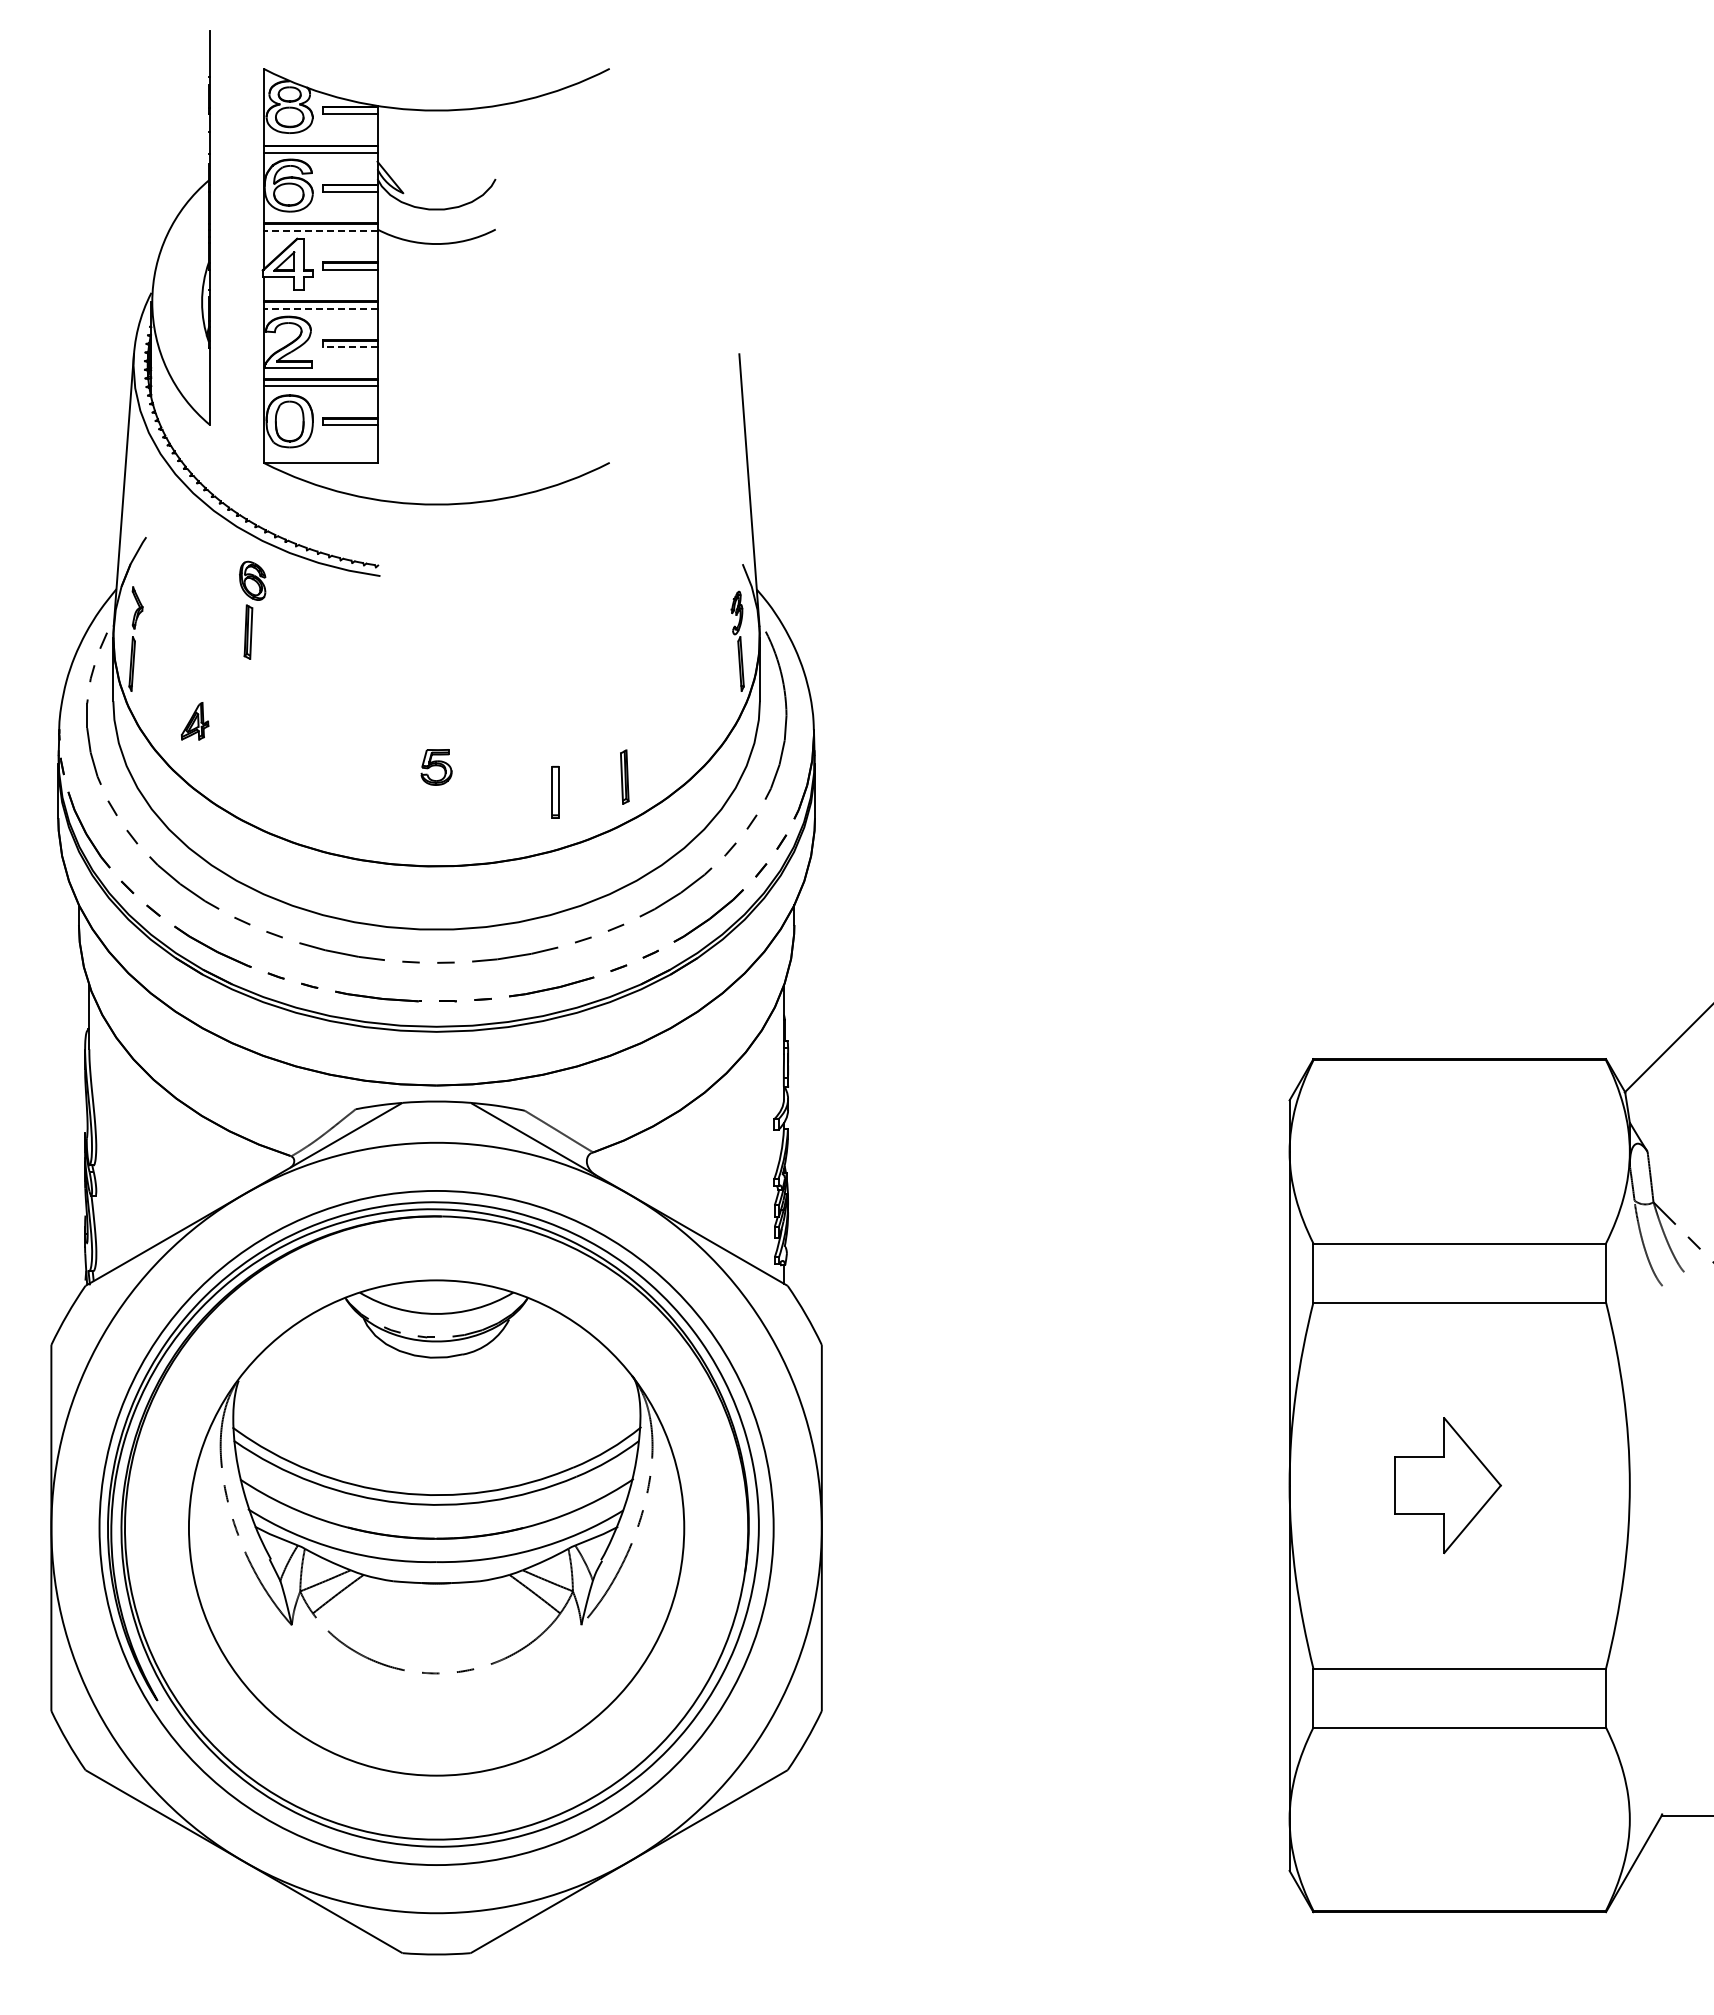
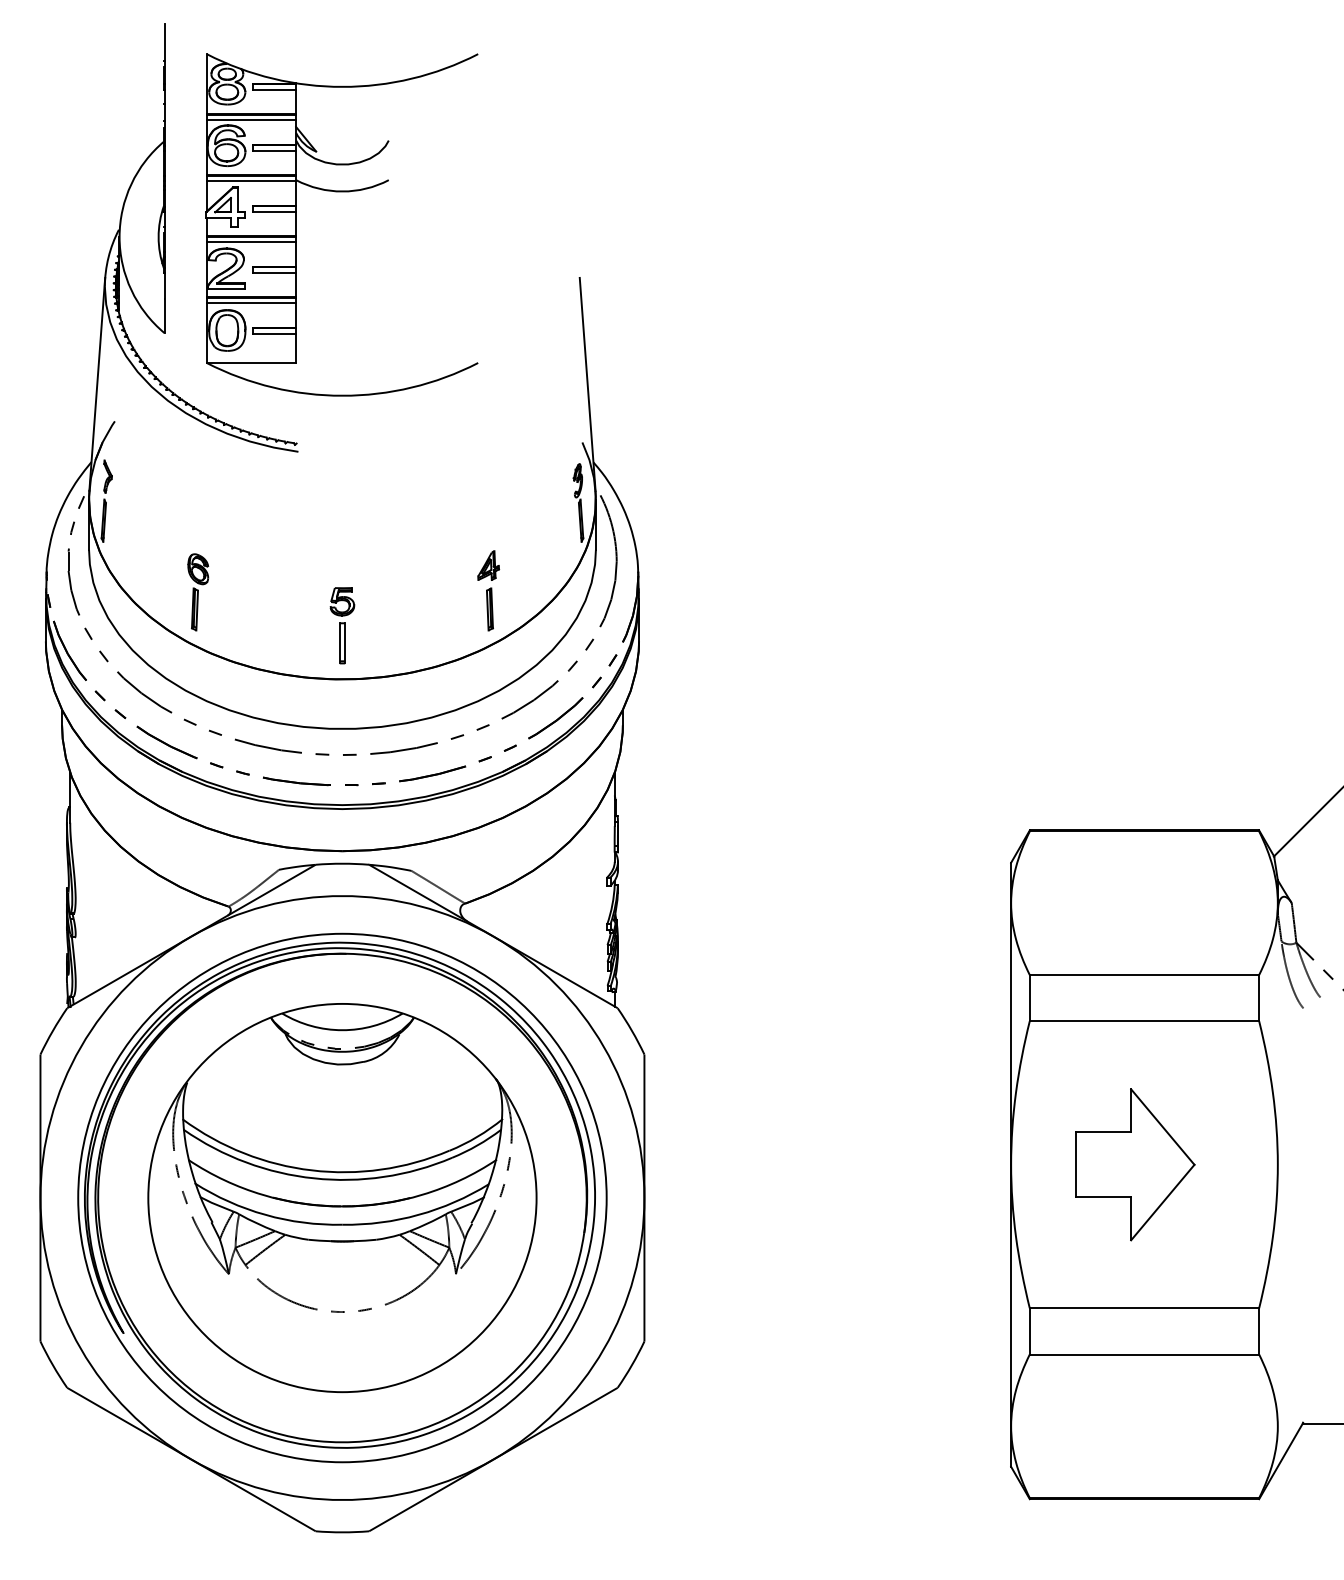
line: (320, 230) -> (251, 180), dashed -> solid
line: (320, 308) -> (251, 242), dashed -> solid
line: (350, 347) -> (274, 272), dashed -> solid
part: (252, 609) -> (198, 591), moved
part: (194, 721) -> (488, 565), moved
part: (555, 792) -> (342, 643), moved
part: (1447, 1485) -> (1134, 1164), size x1.43

